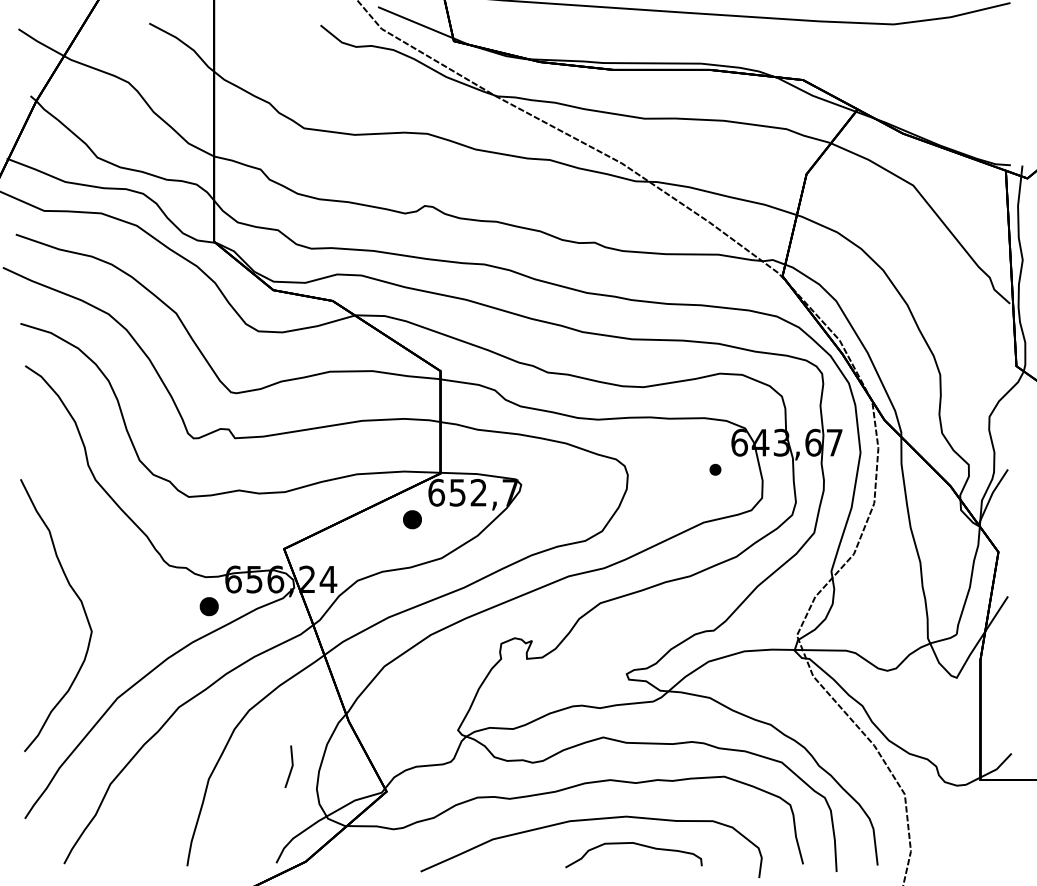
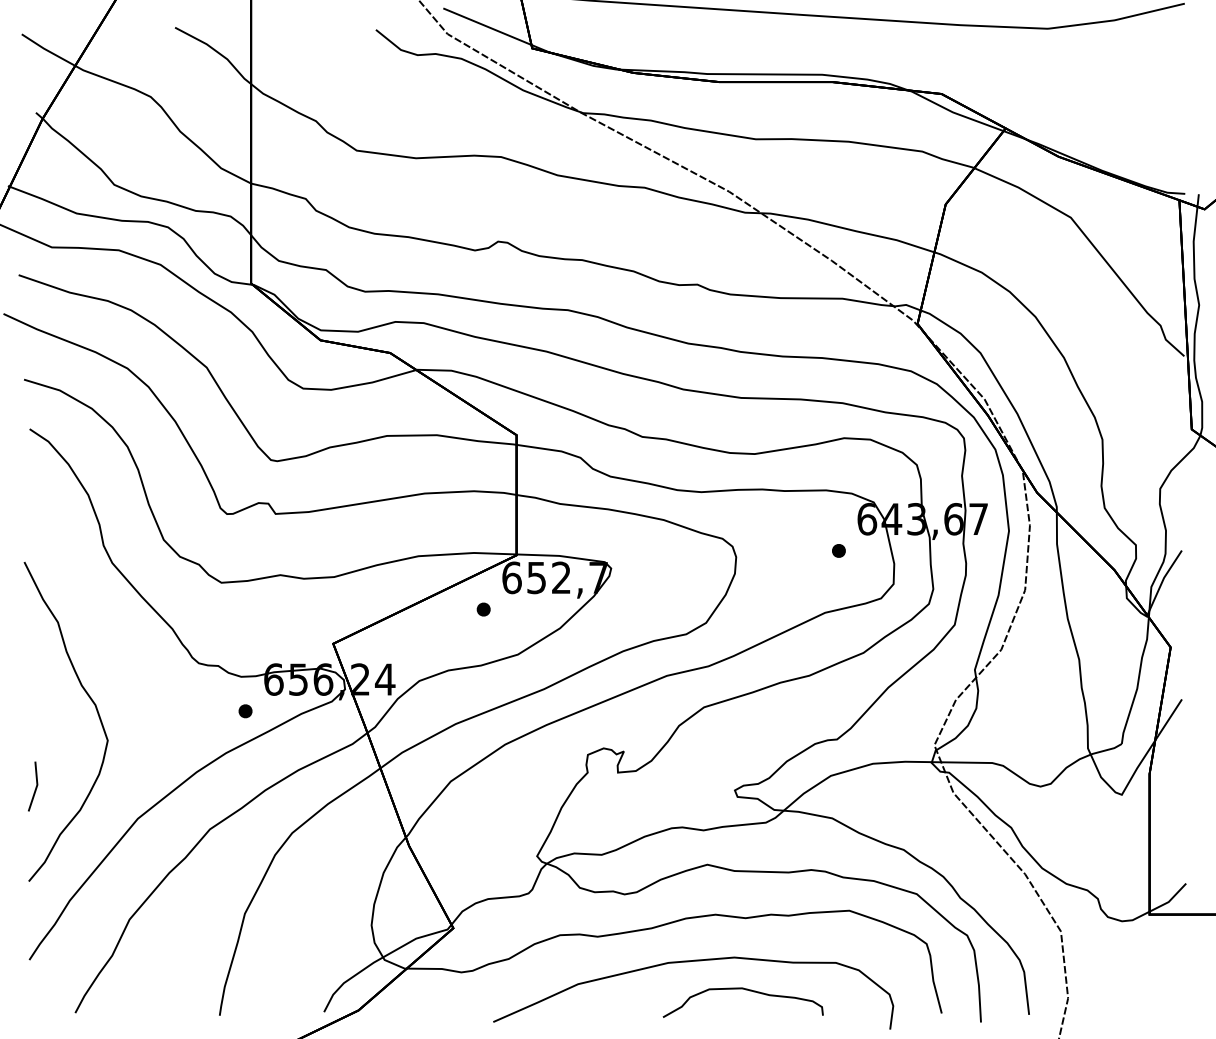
part: (412, 519) -> (483, 609), size x0.62
part: (209, 606) -> (245, 711), size x0.62
line: (290, 768) -> (34, 788), moved

